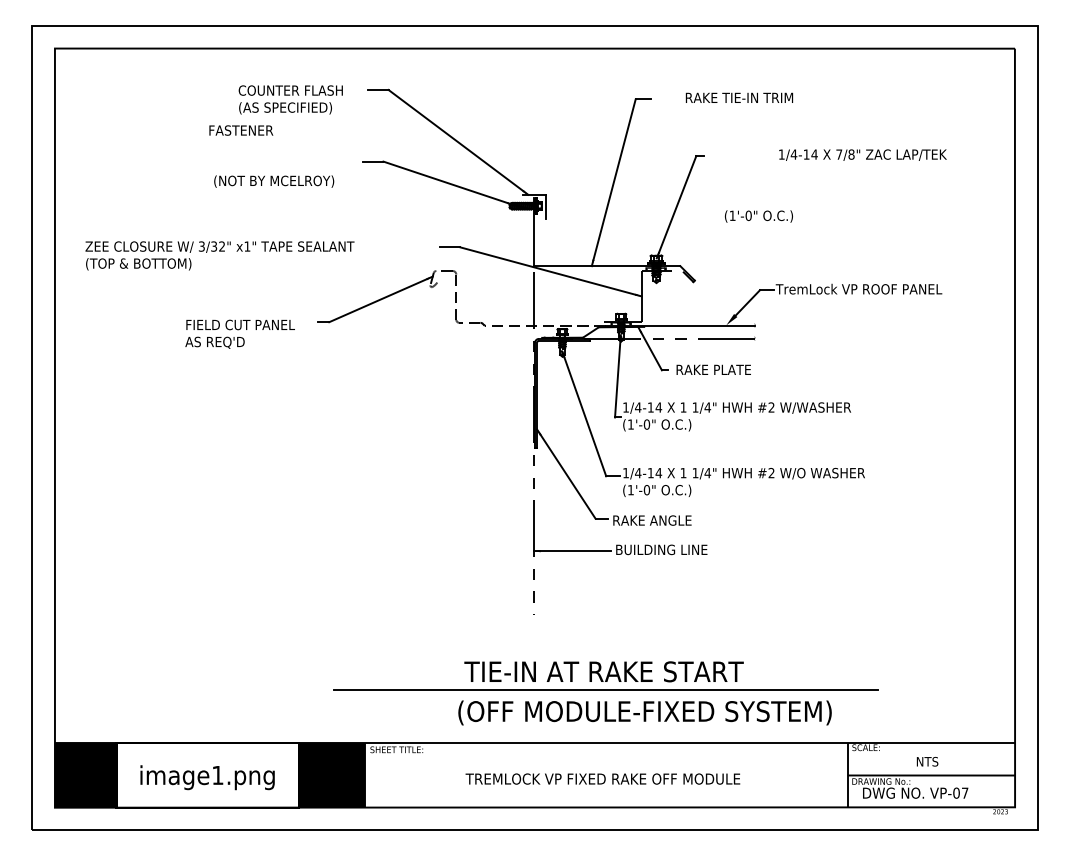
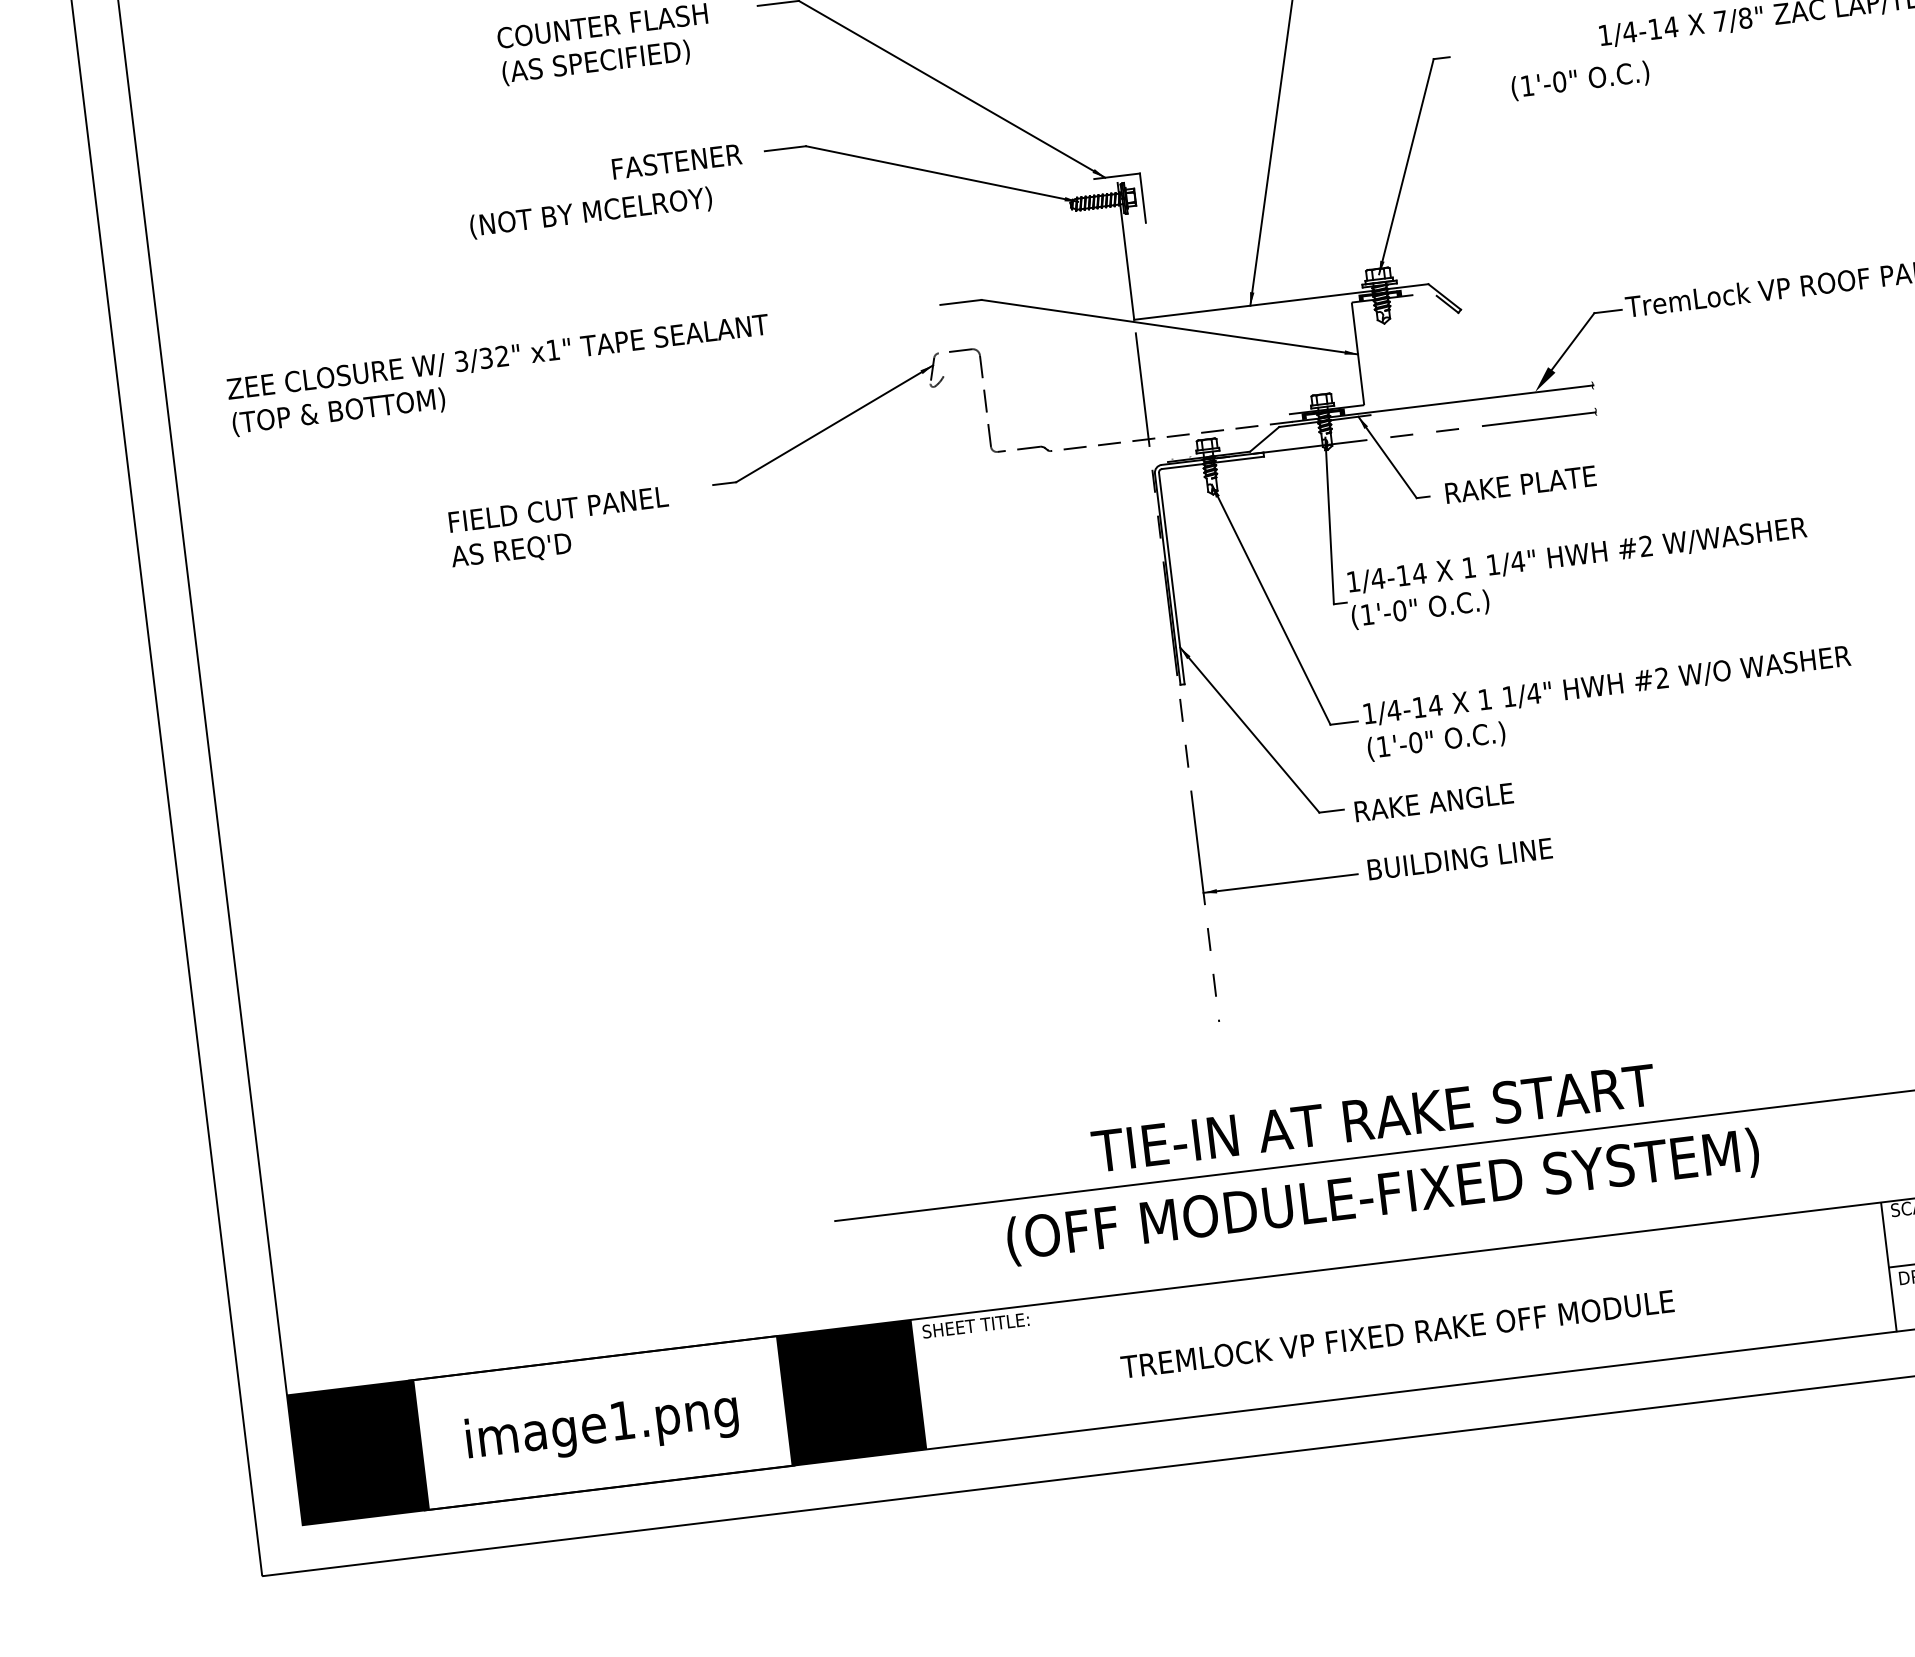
text: (241, 130) -> (677, 161), moved
text: (758, 216) -> (1579, 80), moved
text: (644, 712) -> (1381, 1196), moved

